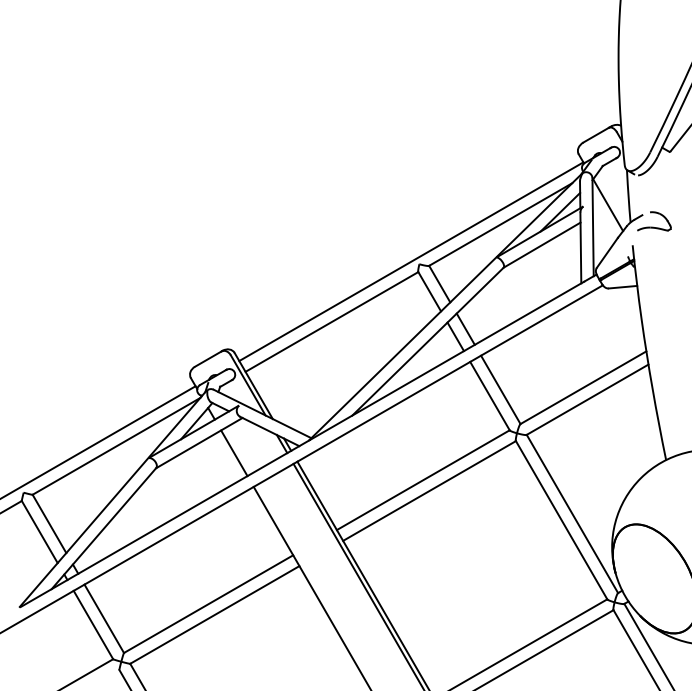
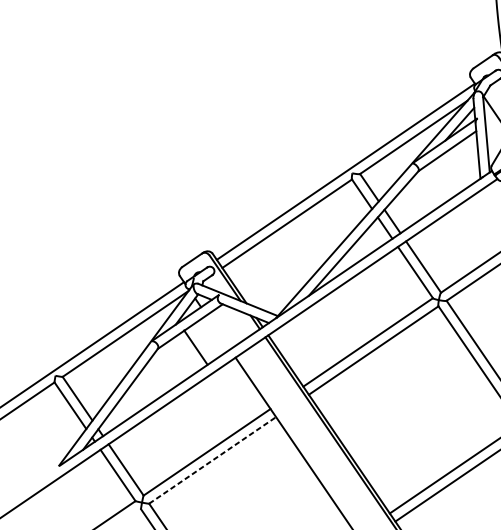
line: (234, 453) -> (196, 347), moved
line: (214, 614) -> (212, 460), solid -> dashed

